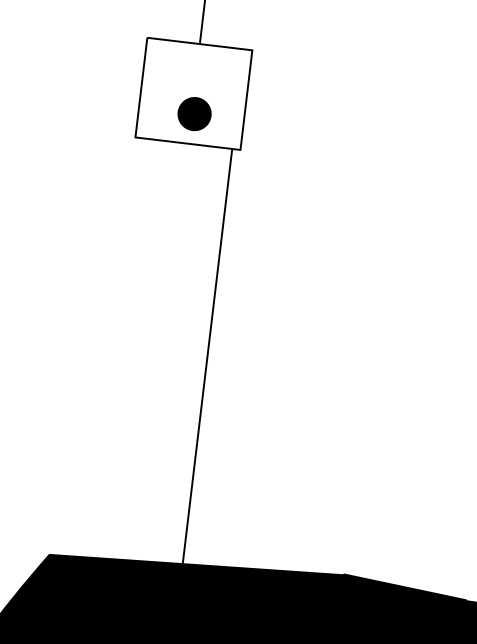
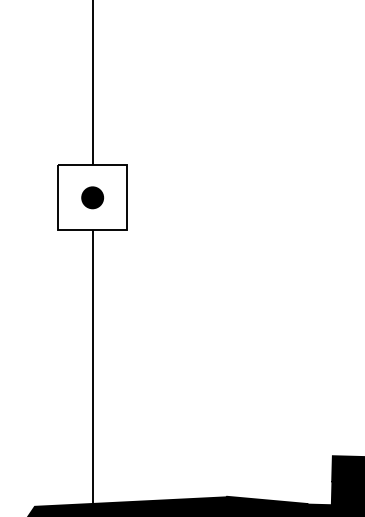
part: (194, 113) -> (92, 197), moved
line: (207, 356) -> (92, 366), moved

